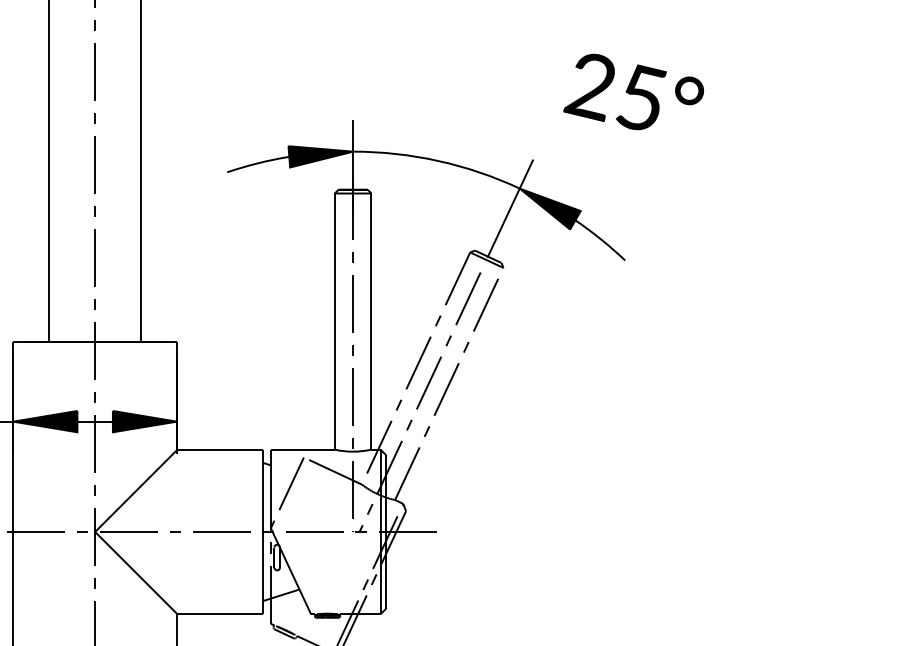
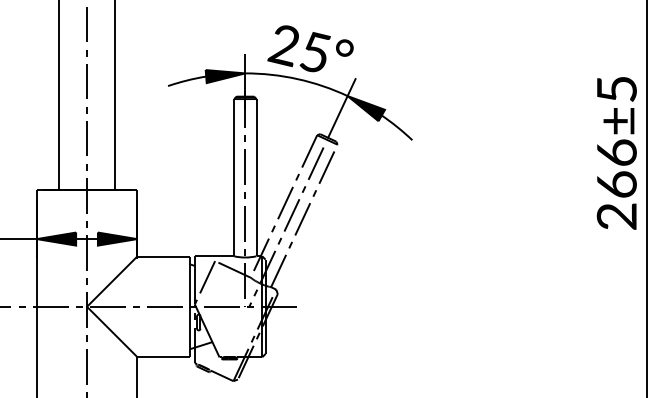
text: (633, 91) -> (310, 48), moved

